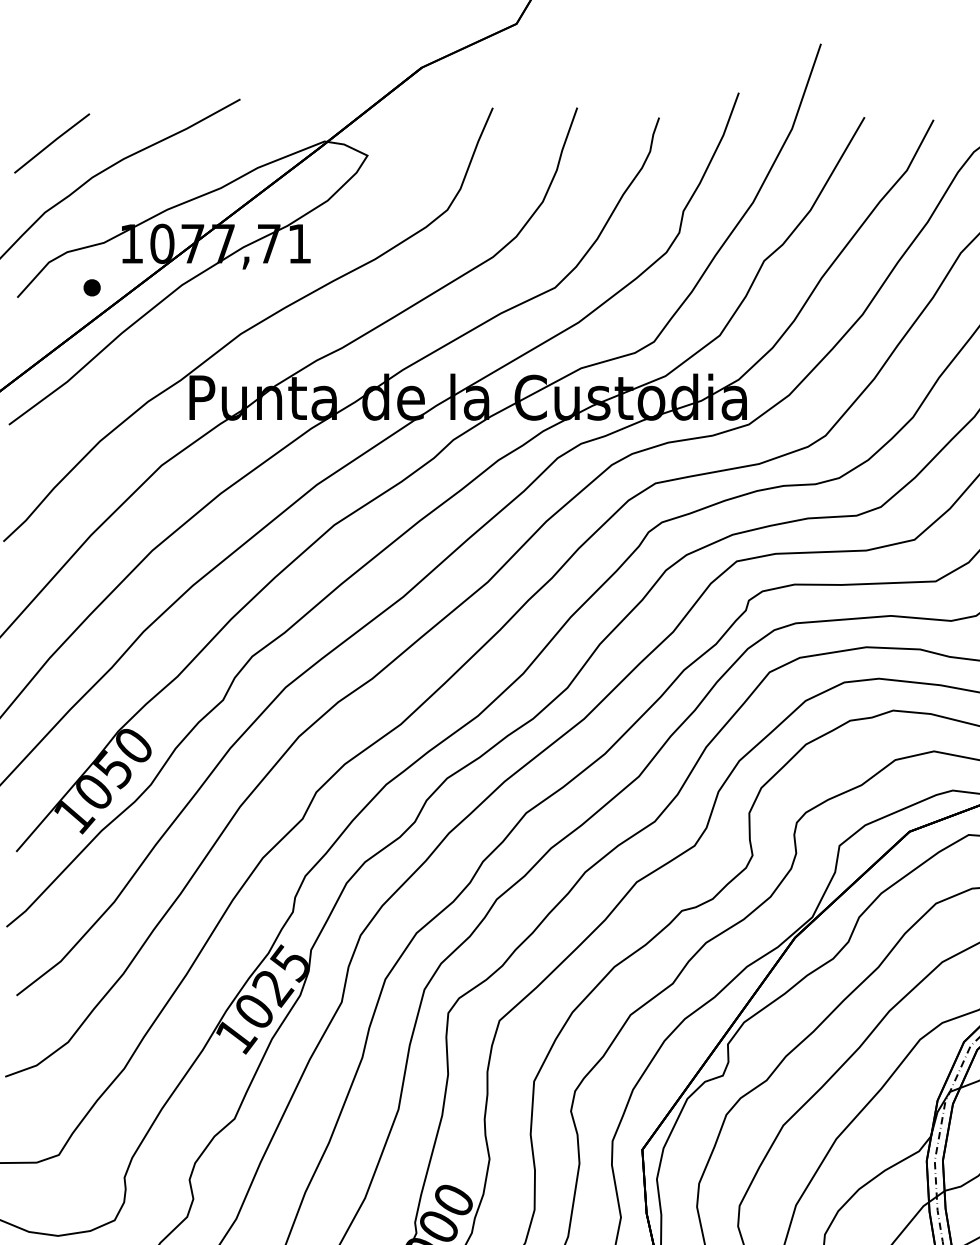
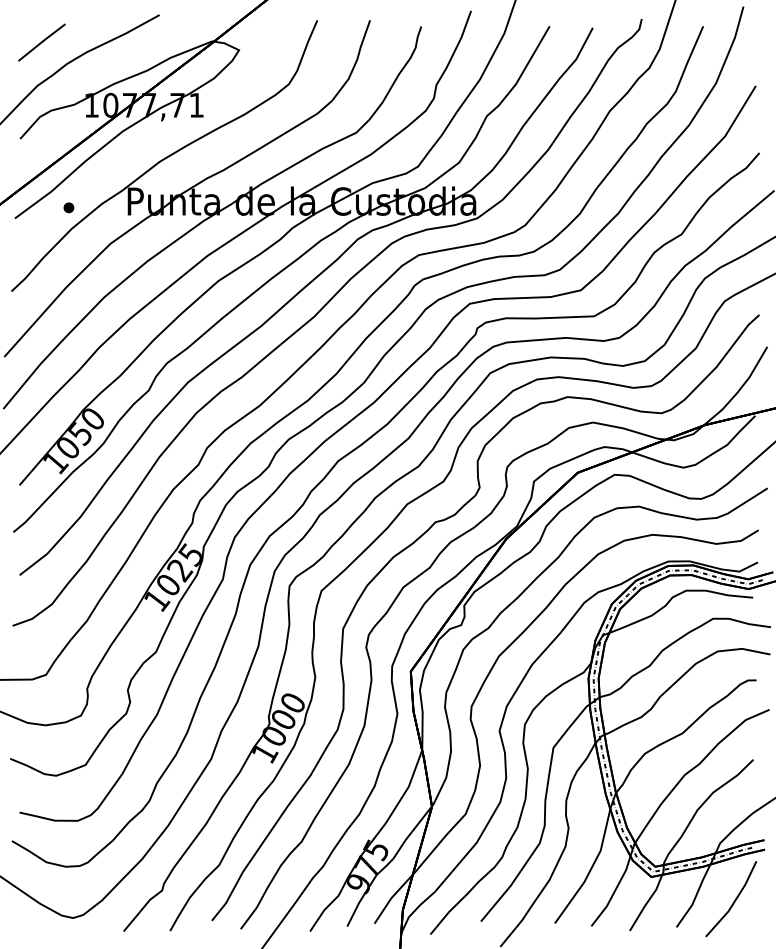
part: (91, 287) -> (68, 207), moved

